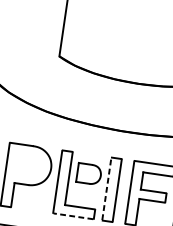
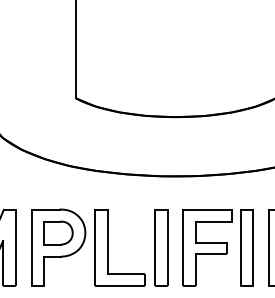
part: (89, 173) -> (58, 232), moved
line: (107, 188) -> (155, 247), dashed -> solid
line: (72, 216) -> (119, 286), dashed -> solid

